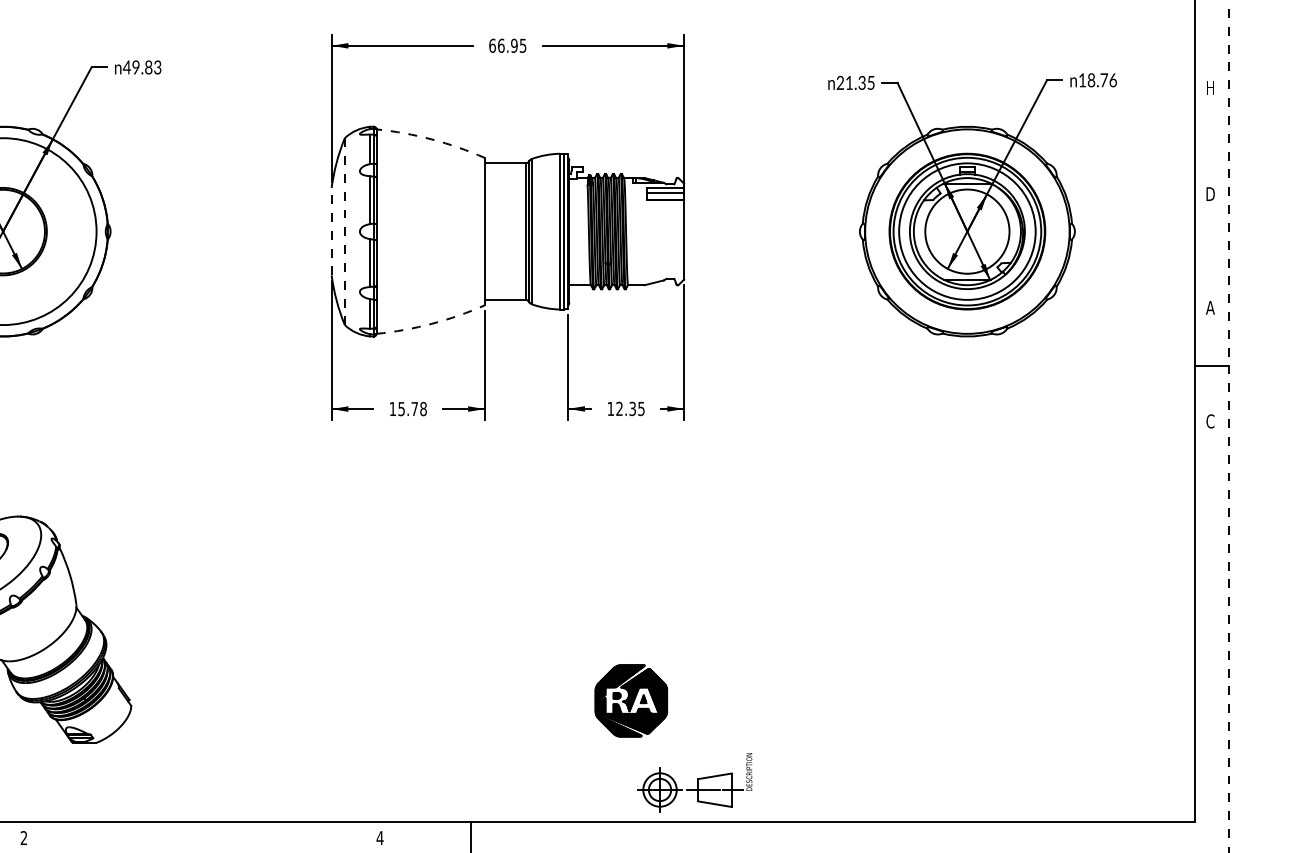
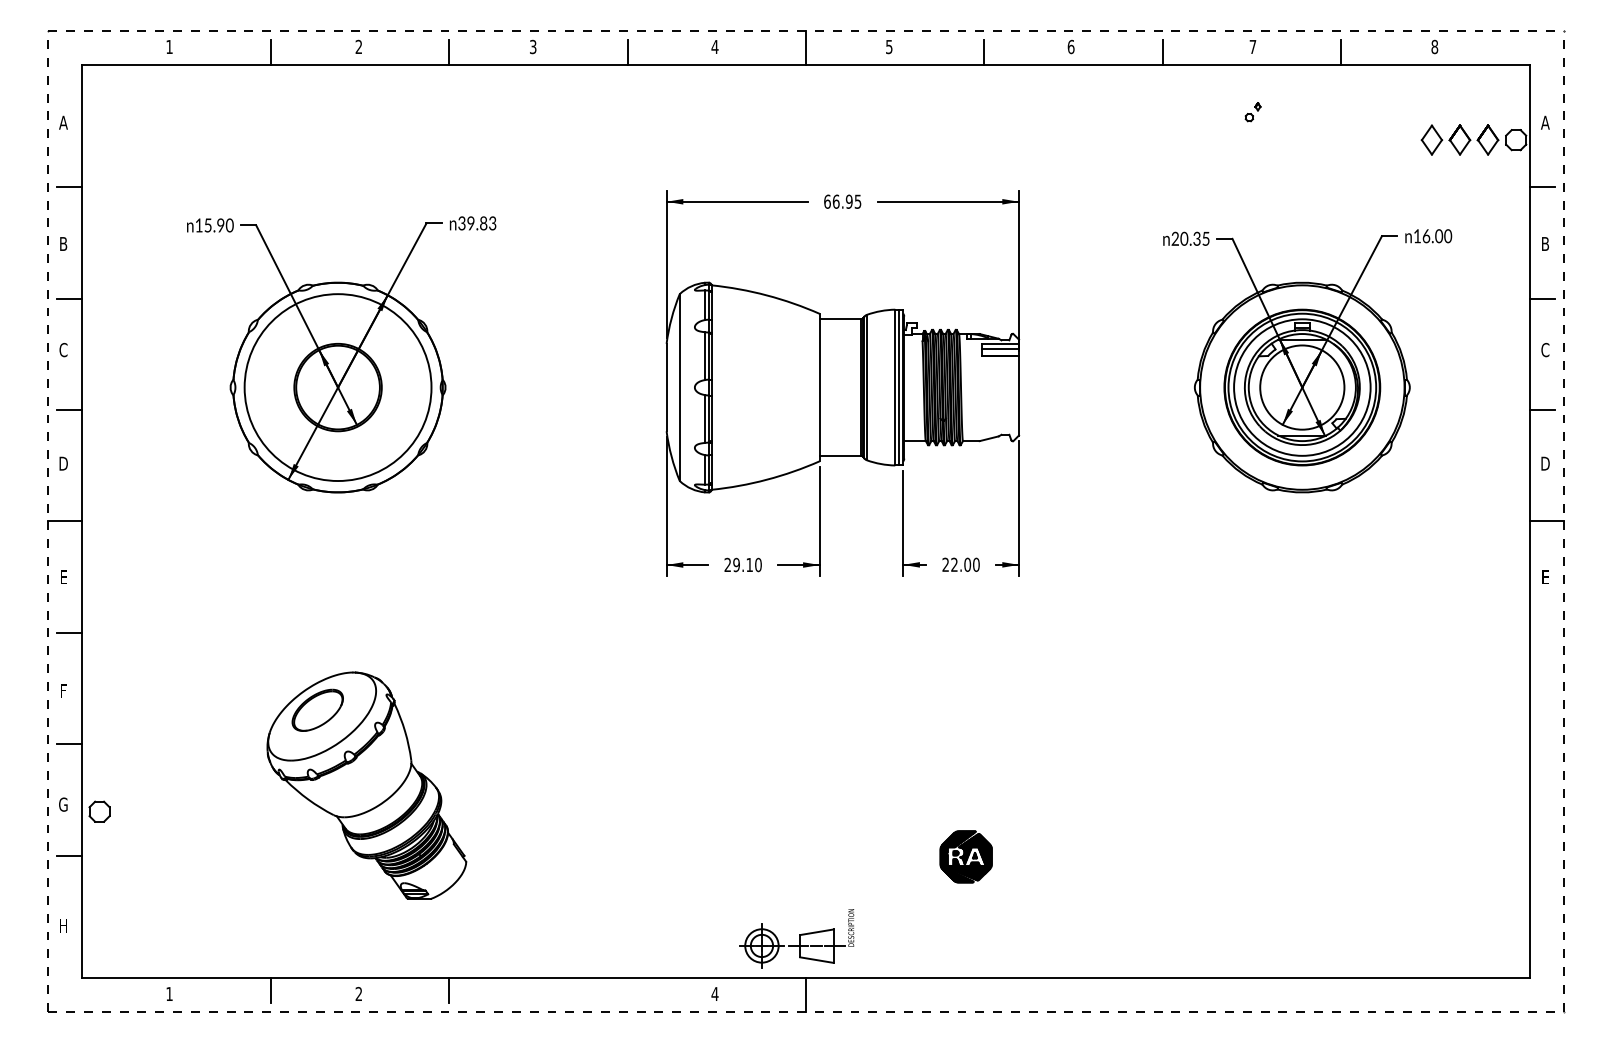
line: (1207, 31) -> (1542, 187), added
text: (126, 67) -> (461, 223), 49.83 -> 39.83
text: (1102, 80) -> (1437, 236), 18.76 -> 16.00
text: (849, 82) -> (1184, 238), 21.35 -> 20.35
text: (1210, 87) -> (1545, 243), H -> B
arc: (431, 139) -> (766, 295), dashed -> solid
line: (1207, 142) -> (1542, 298), added
text: (1210, 193) -> (1545, 349), D -> C
line: (331, 231) -> (666, 387), dashed -> solid
line: (344, 232) -> (679, 388), dashed -> solid
line: (1207, 254) -> (1542, 410), added
text: (1210, 307) -> (1545, 463), A -> D
arc: (431, 323) -> (766, 479), dashed -> solid
text: (407, 408) -> (742, 564), 15.78 -> 29.10
text: (625, 408) -> (960, 564), 12.35 -> 22.00
text: (1210, 421) -> (1545, 577), C -> E
part: (630, 700) -> (965, 856), size x0.71
part: (694, 782) -> (796, 938), moved
line: (114, 834) -> (449, 990), added

